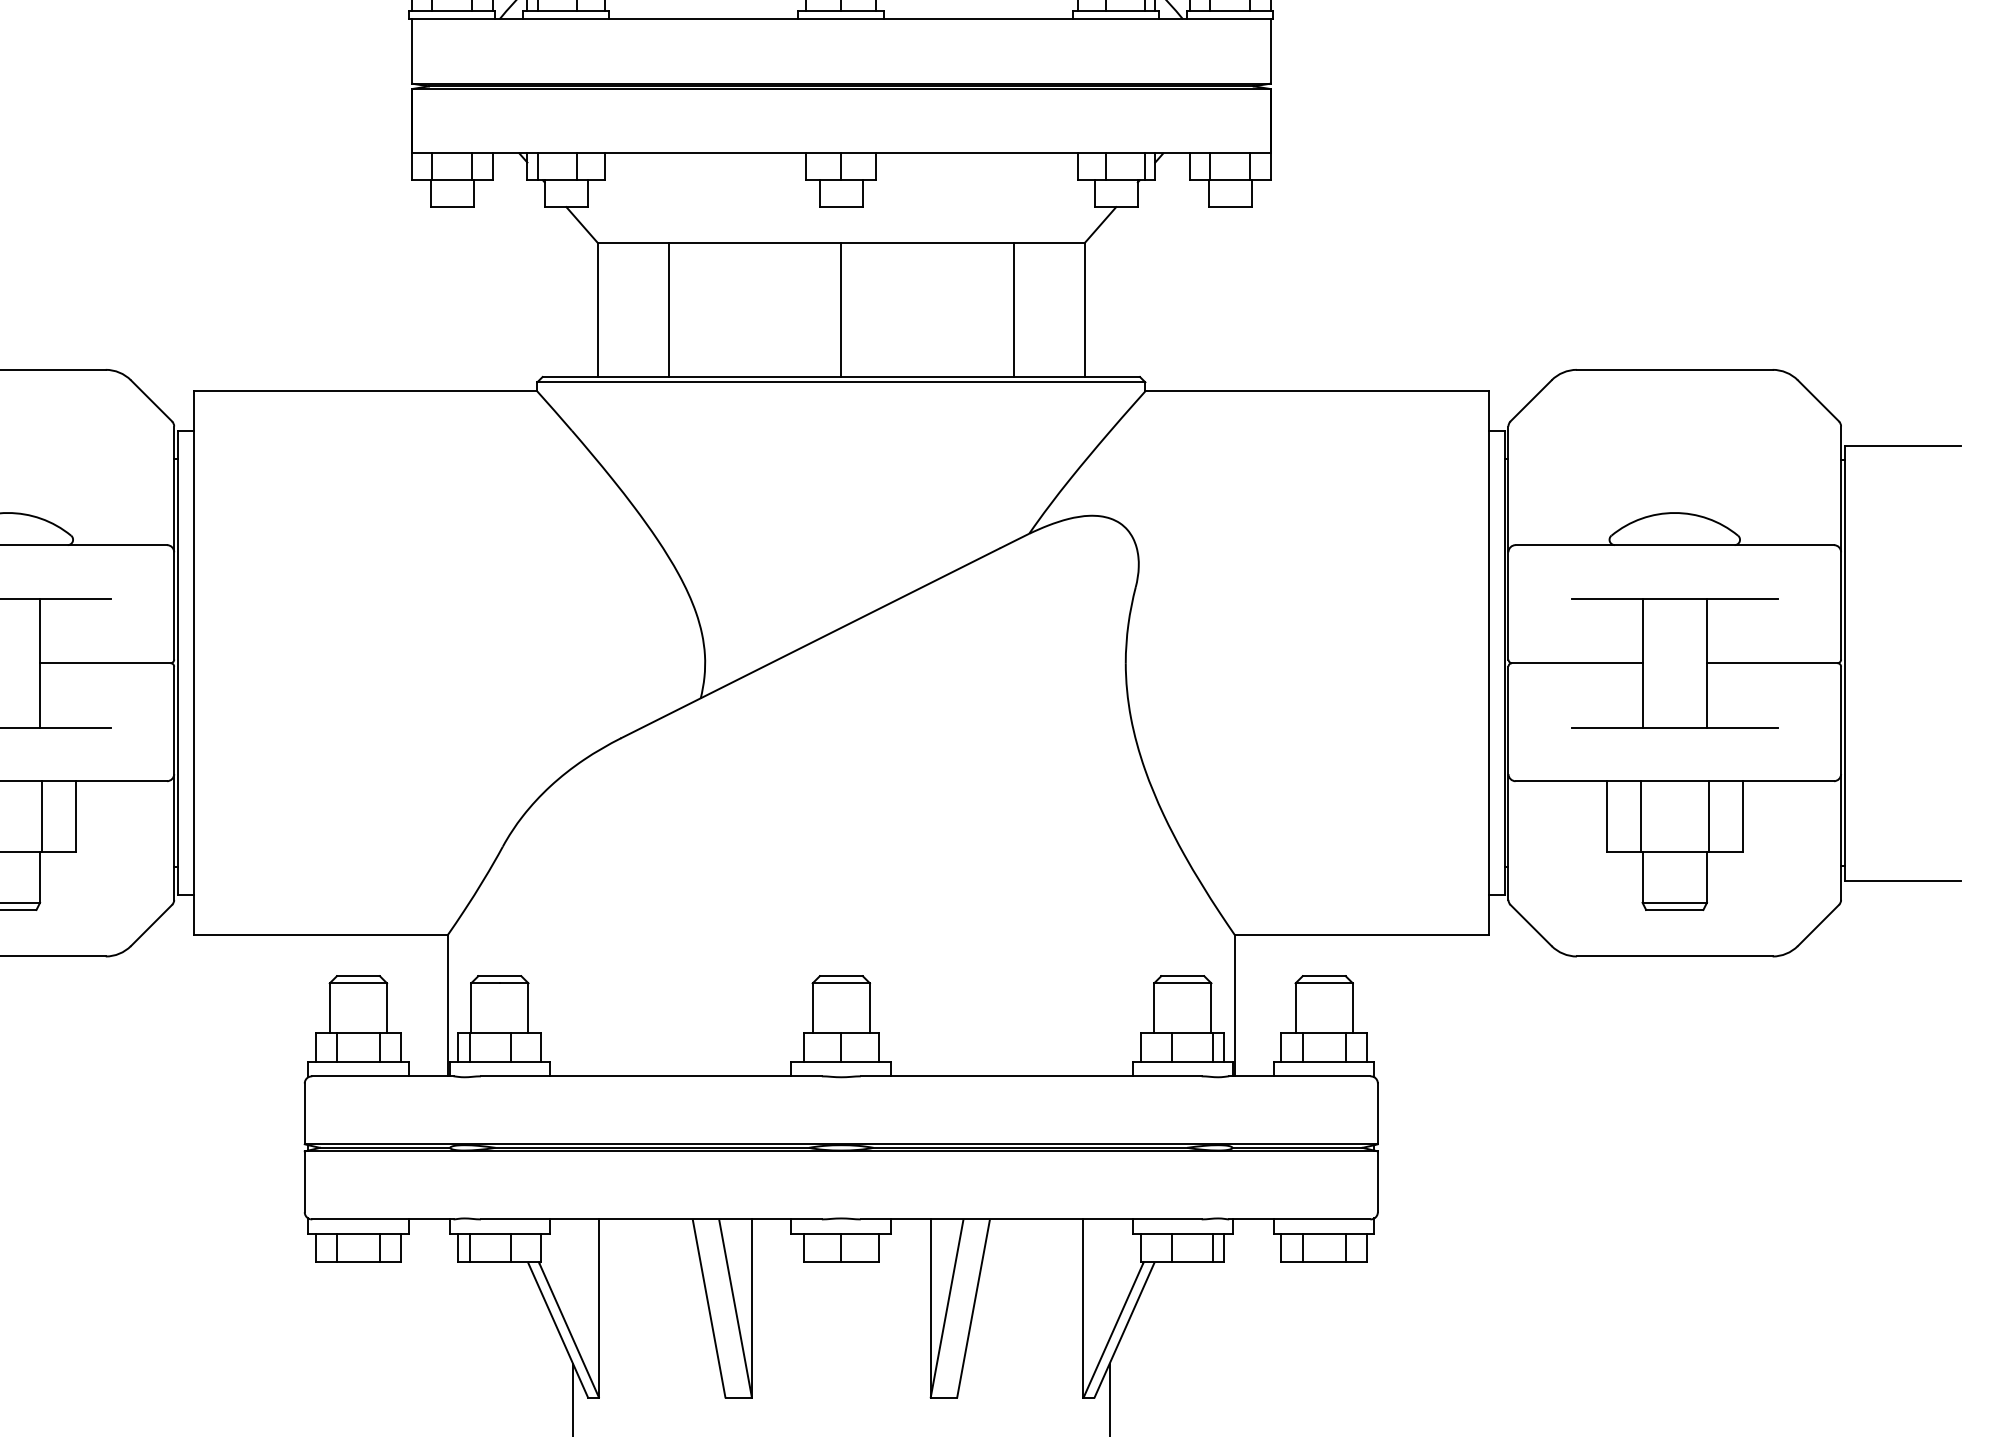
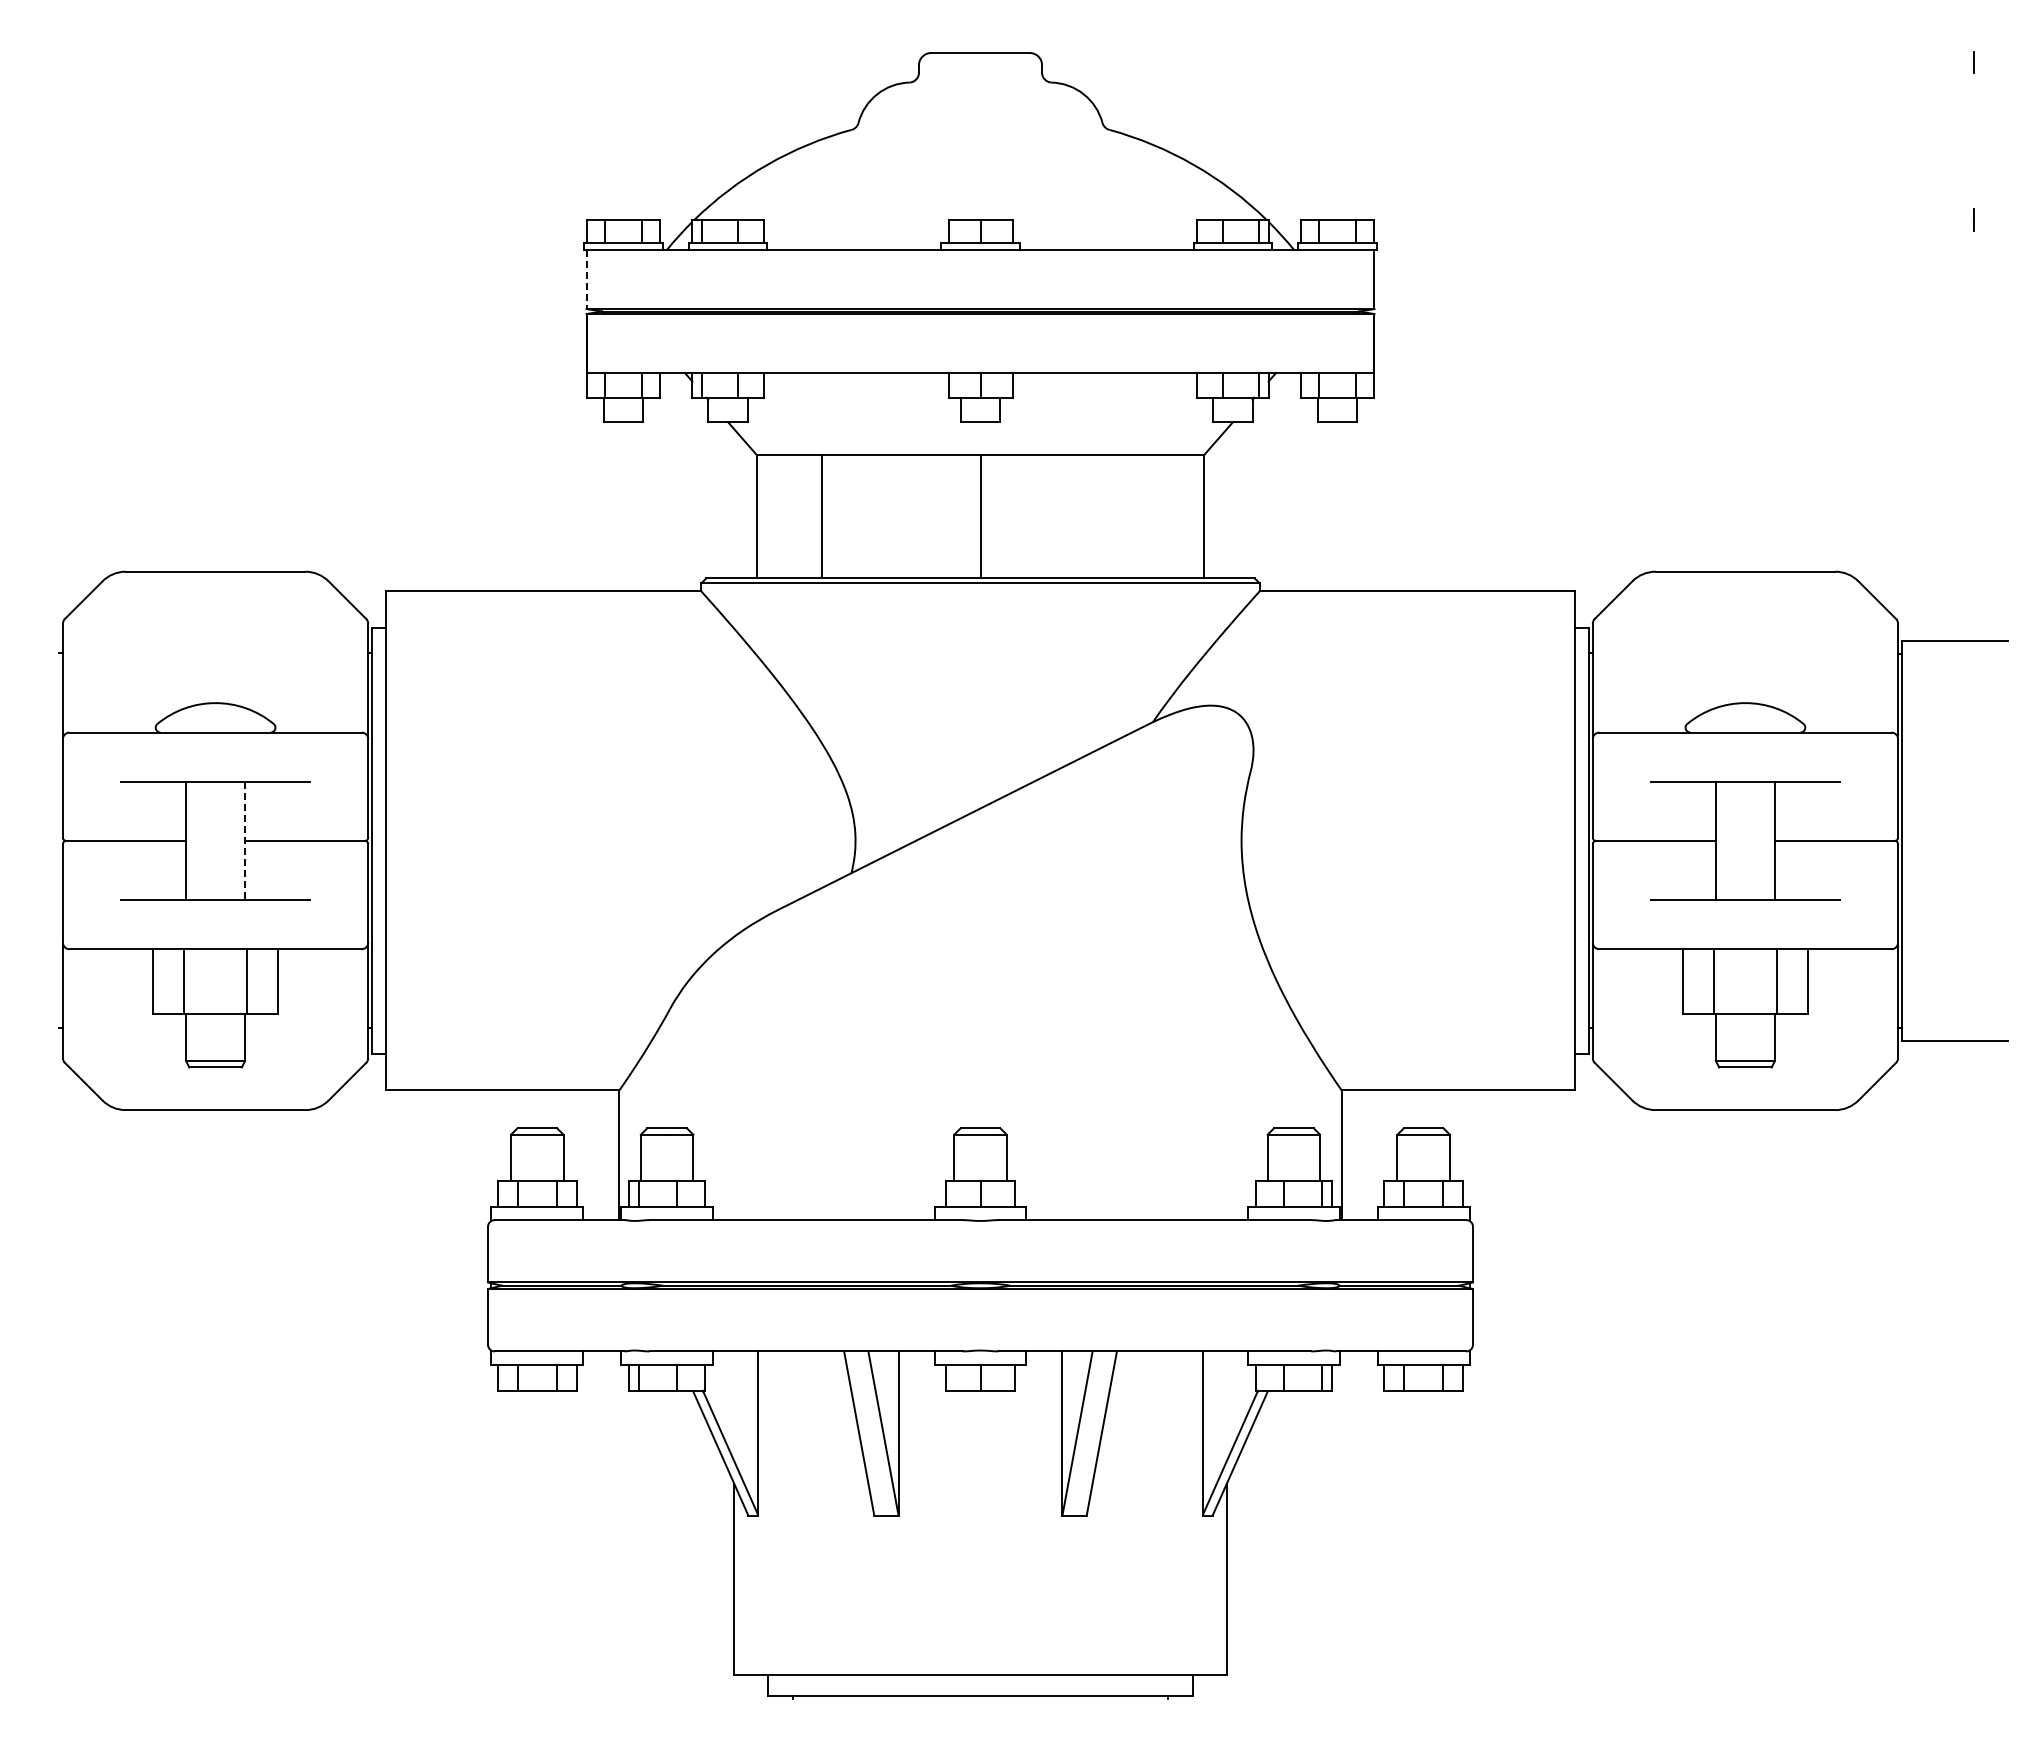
line: (412, 51) -> (586, 279), solid -> dashed
line: (1013, 309) -> (1138, 516), removed
line: (40, 663) -> (245, 841), solid -> dashed

